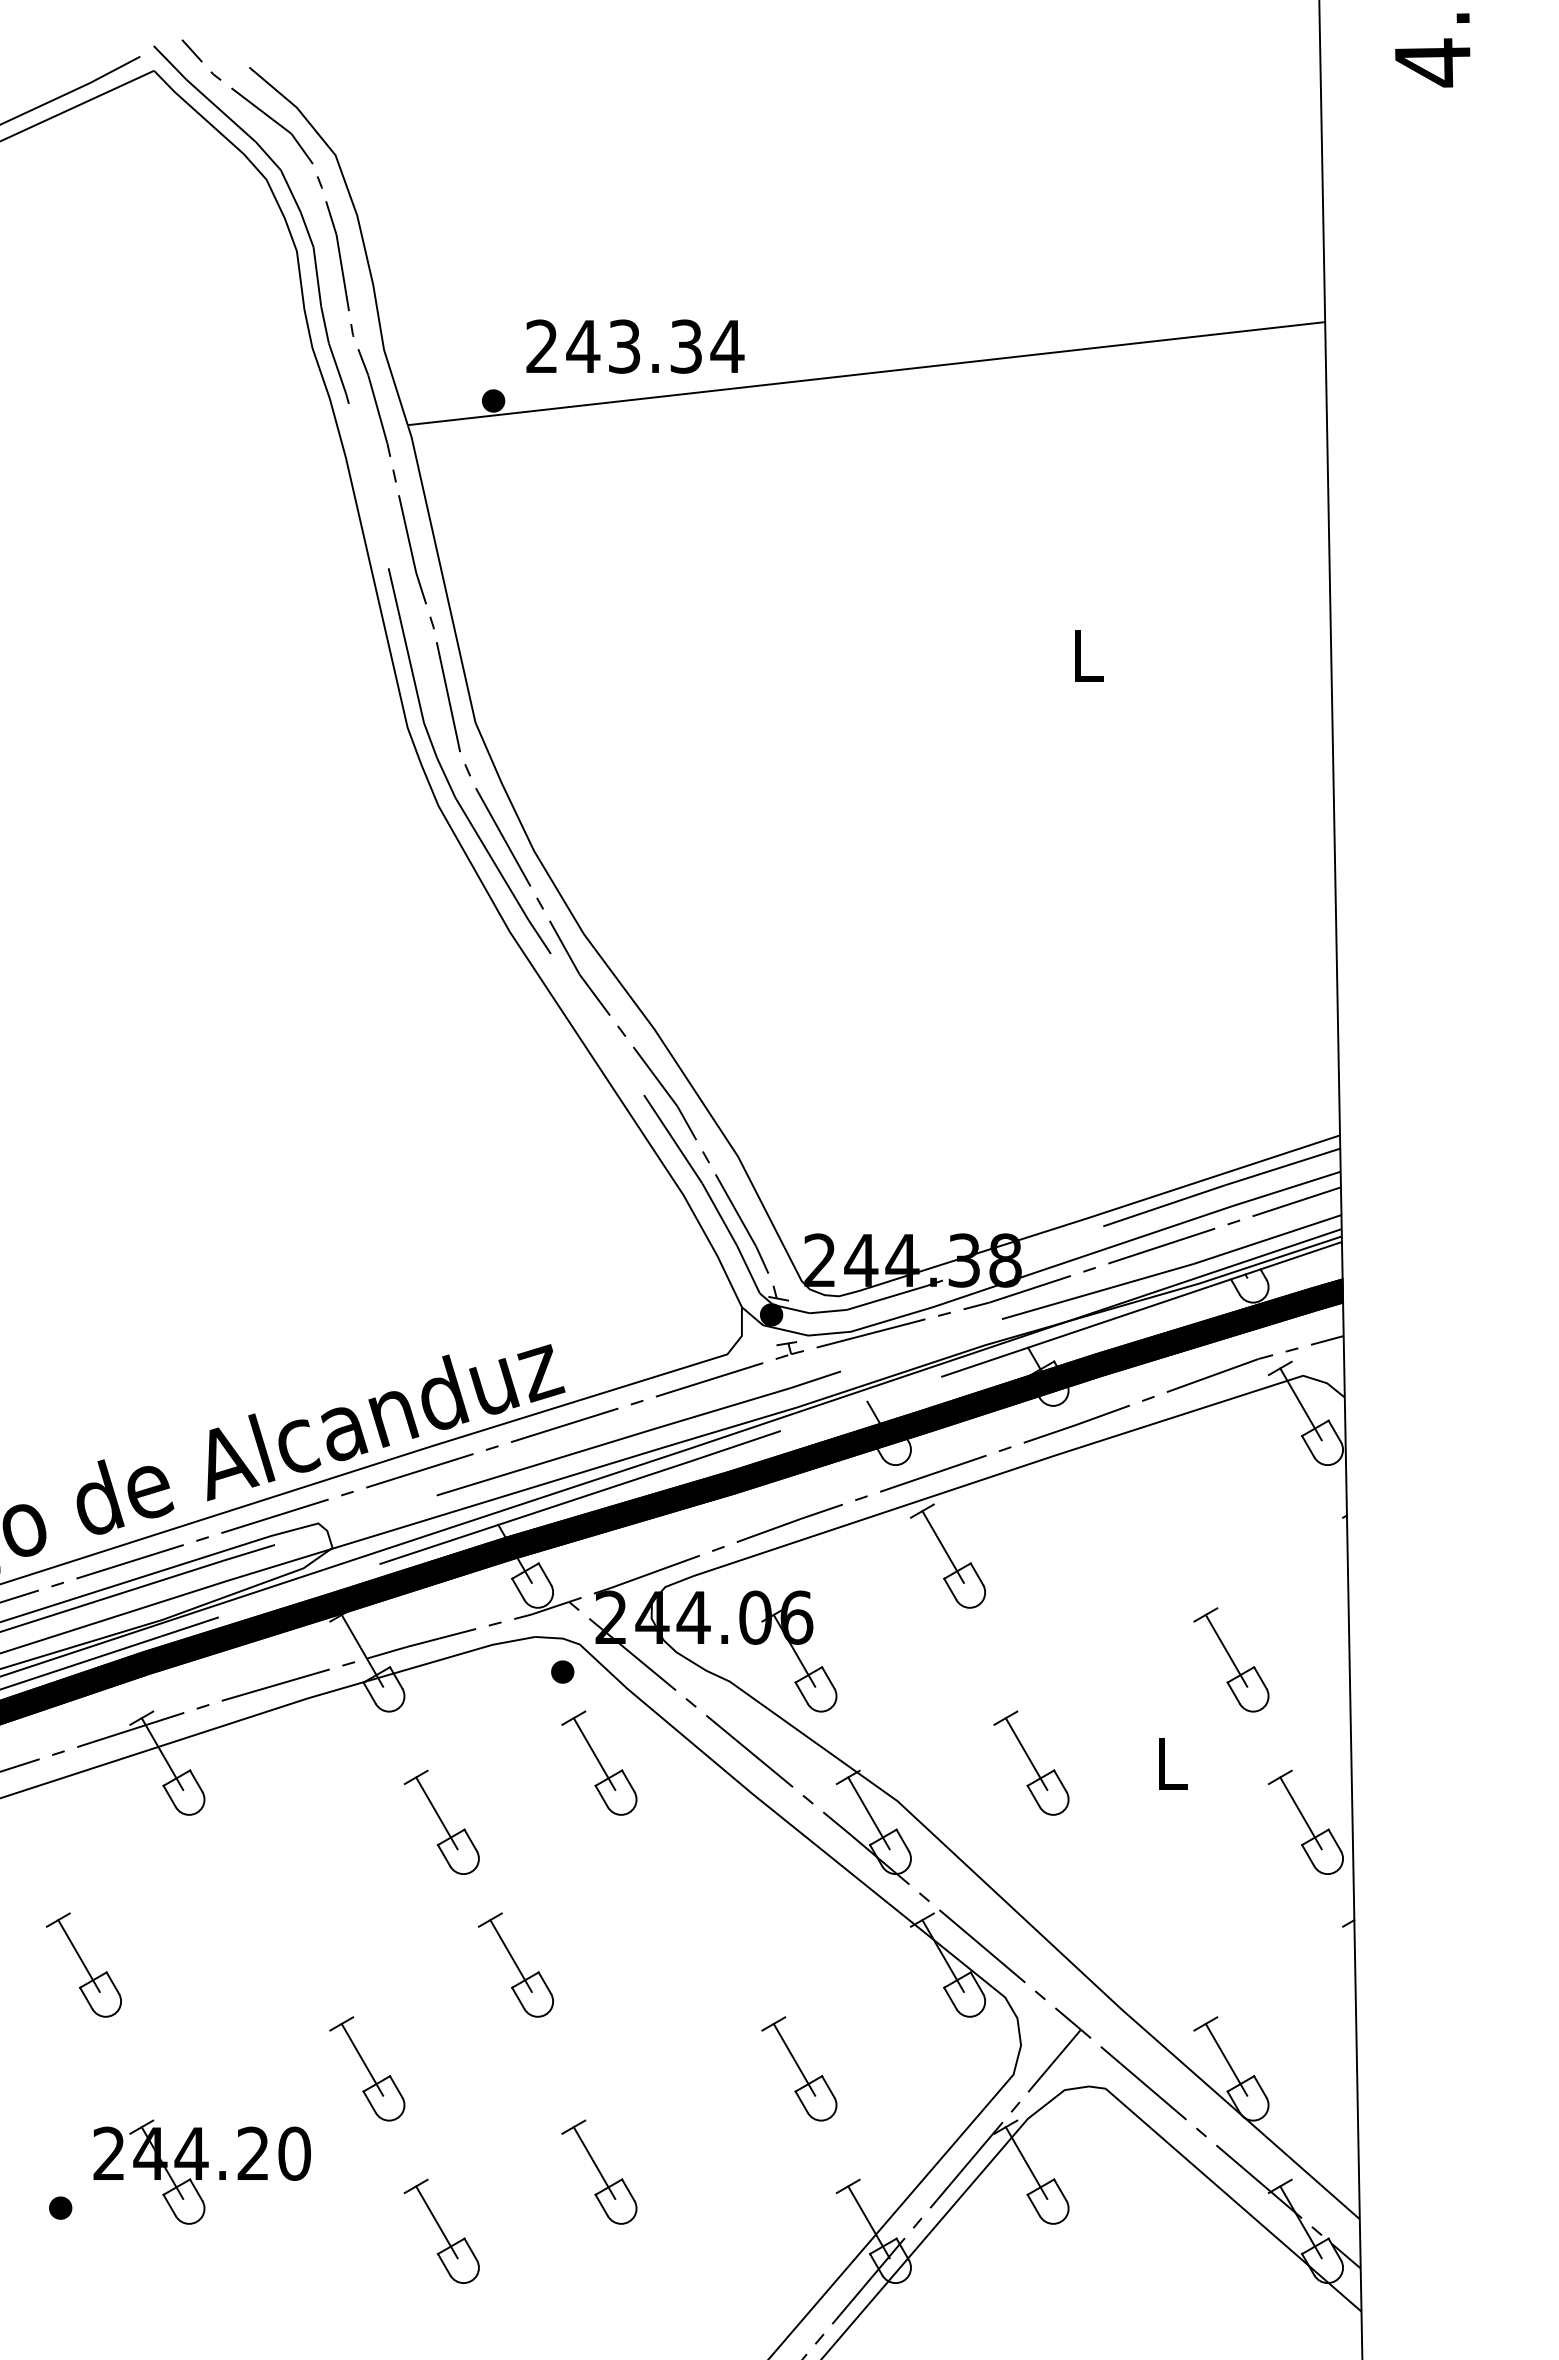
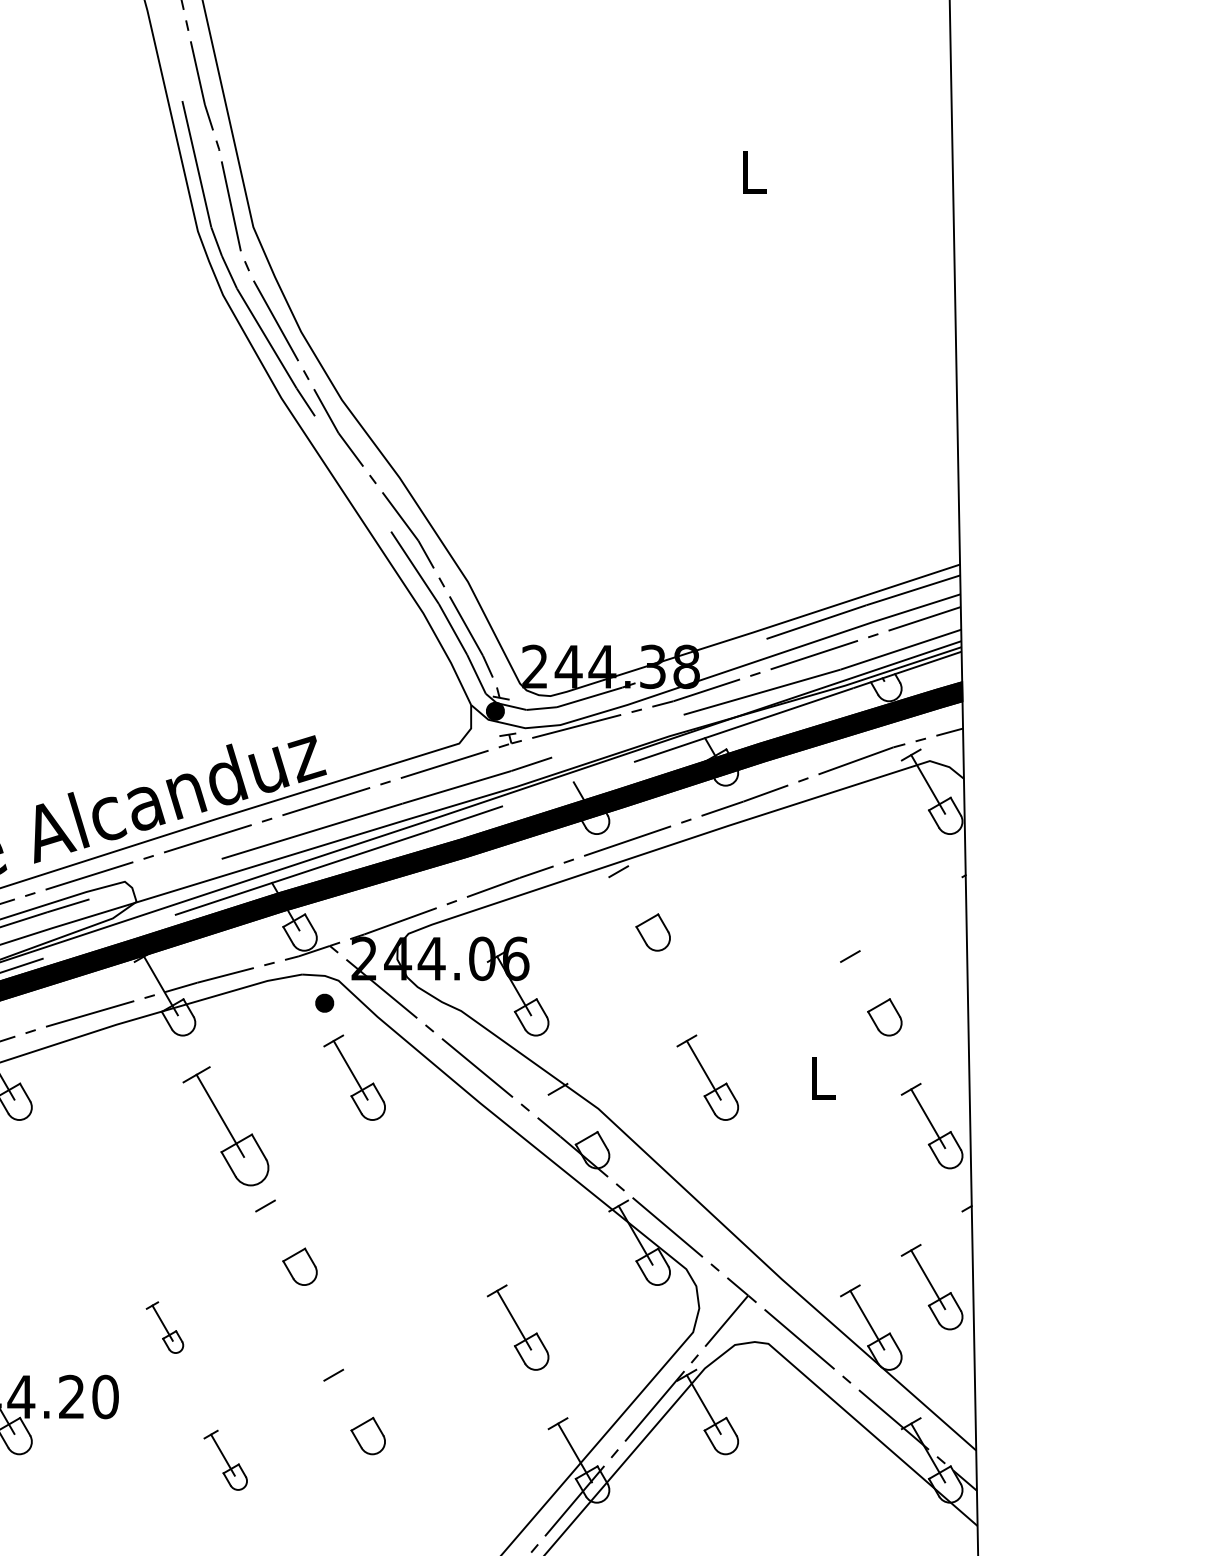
line: (942, 1546) -> (635, 900), removed
line: (1226, 1650) -> (867, 985), removed
line: (868, 1813) -> (574, 1118), removed
part: (441, 1821) -> (225, 1125), size x1.4
line: (510, 1955) -> (281, 1234), removed
part: (1305, 2018) -> (931, 1286), added
part: (367, 2068) -> (165, 1327), size x0.6
line: (594, 2162) -> (350, 1404), removed
part: (441, 2230) -> (225, 1459), size x0.7

